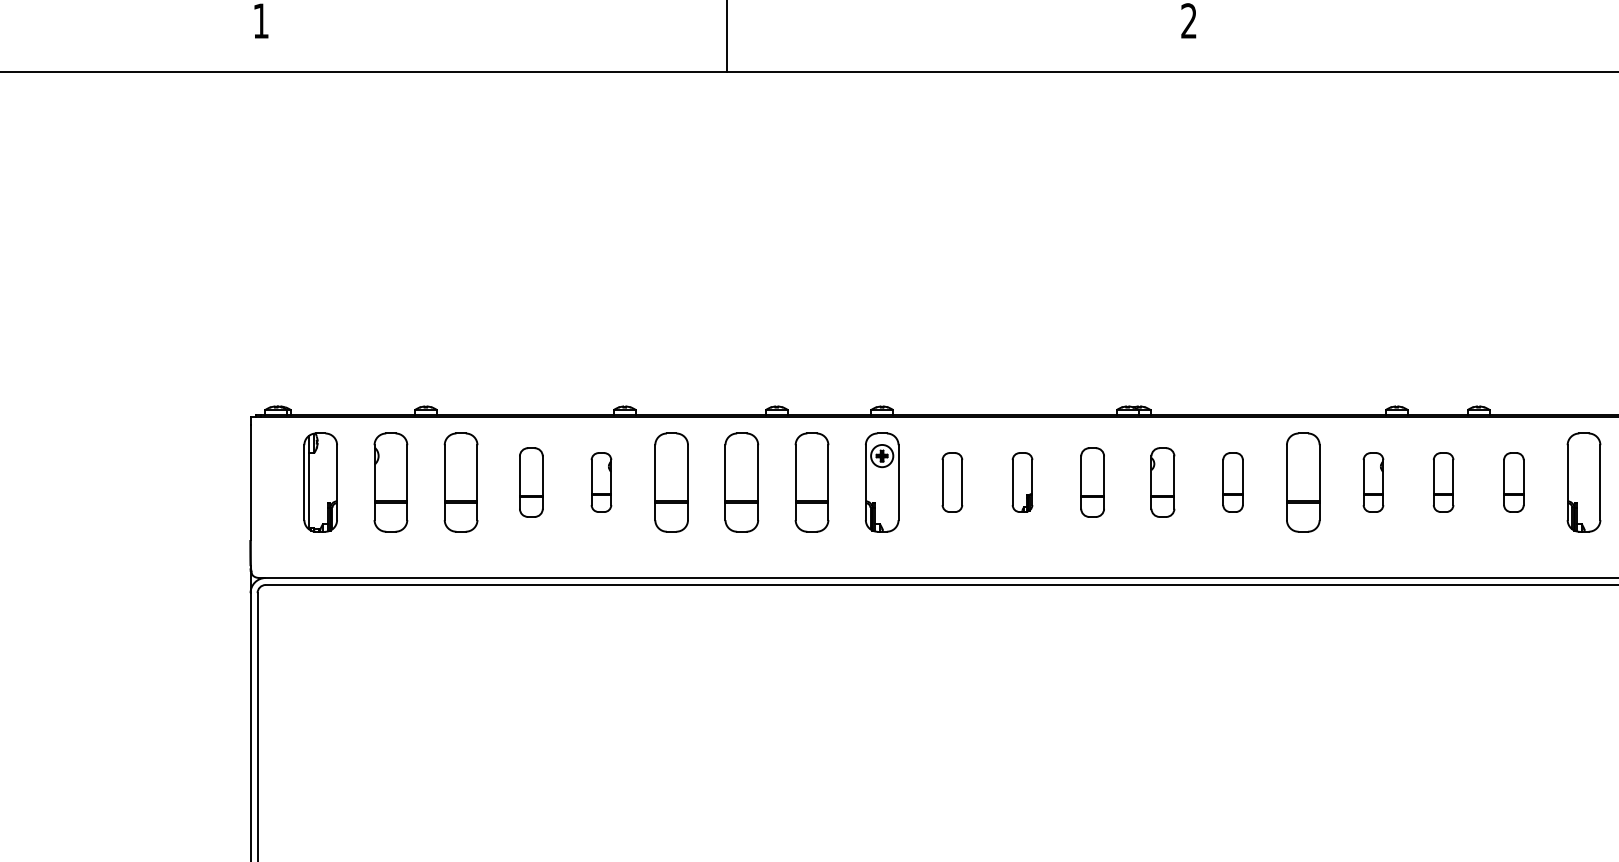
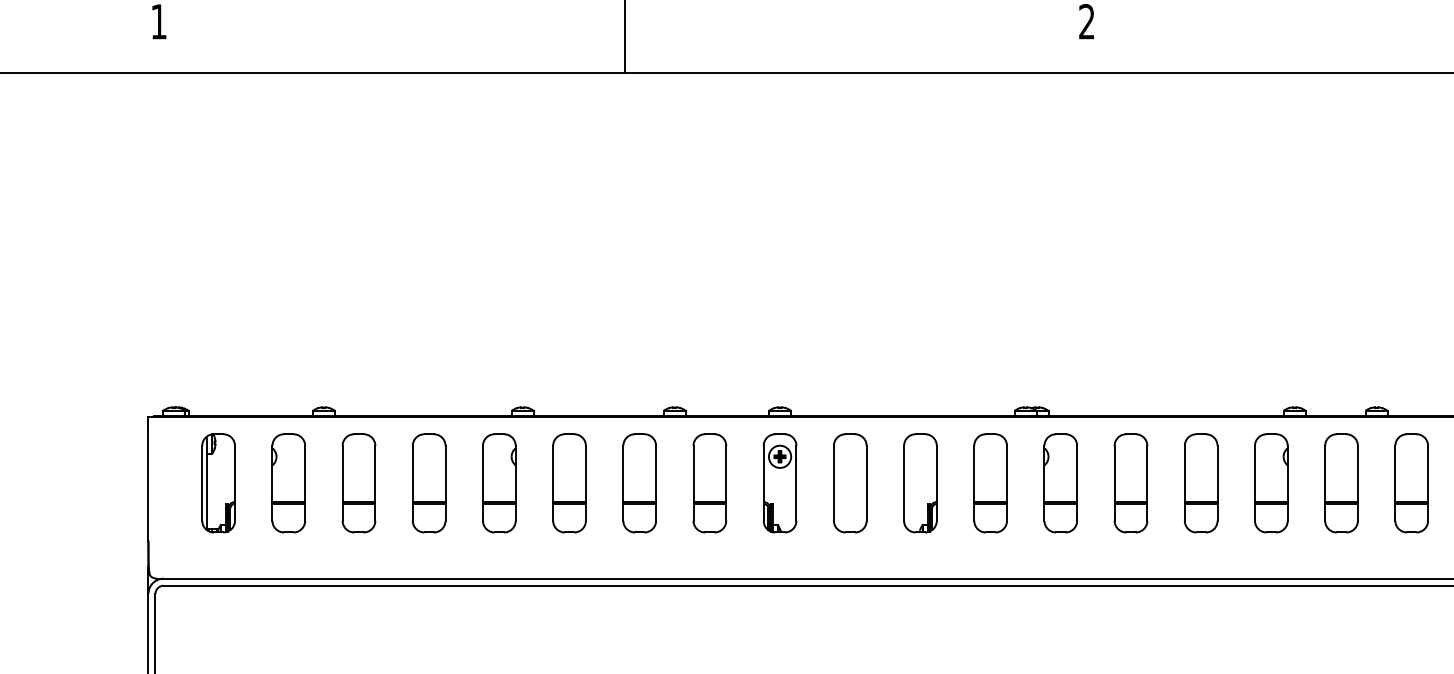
part: (531, 482) -> (429, 483), size x1.43
part: (601, 482) -> (499, 483), size x1.67
part: (952, 482) -> (850, 483), size x1.67
part: (1022, 482) -> (920, 483), size x1.67
part: (1092, 482) -> (990, 483), size x1.43
part: (1162, 482) -> (1060, 483), size x1.43
part: (1232, 482) -> (1130, 483), size x1.67
part: (1373, 482) -> (1271, 483), size x1.67
part: (1443, 482) -> (1341, 483), size x1.67
part: (1513, 482) -> (1411, 483), size x1.67

